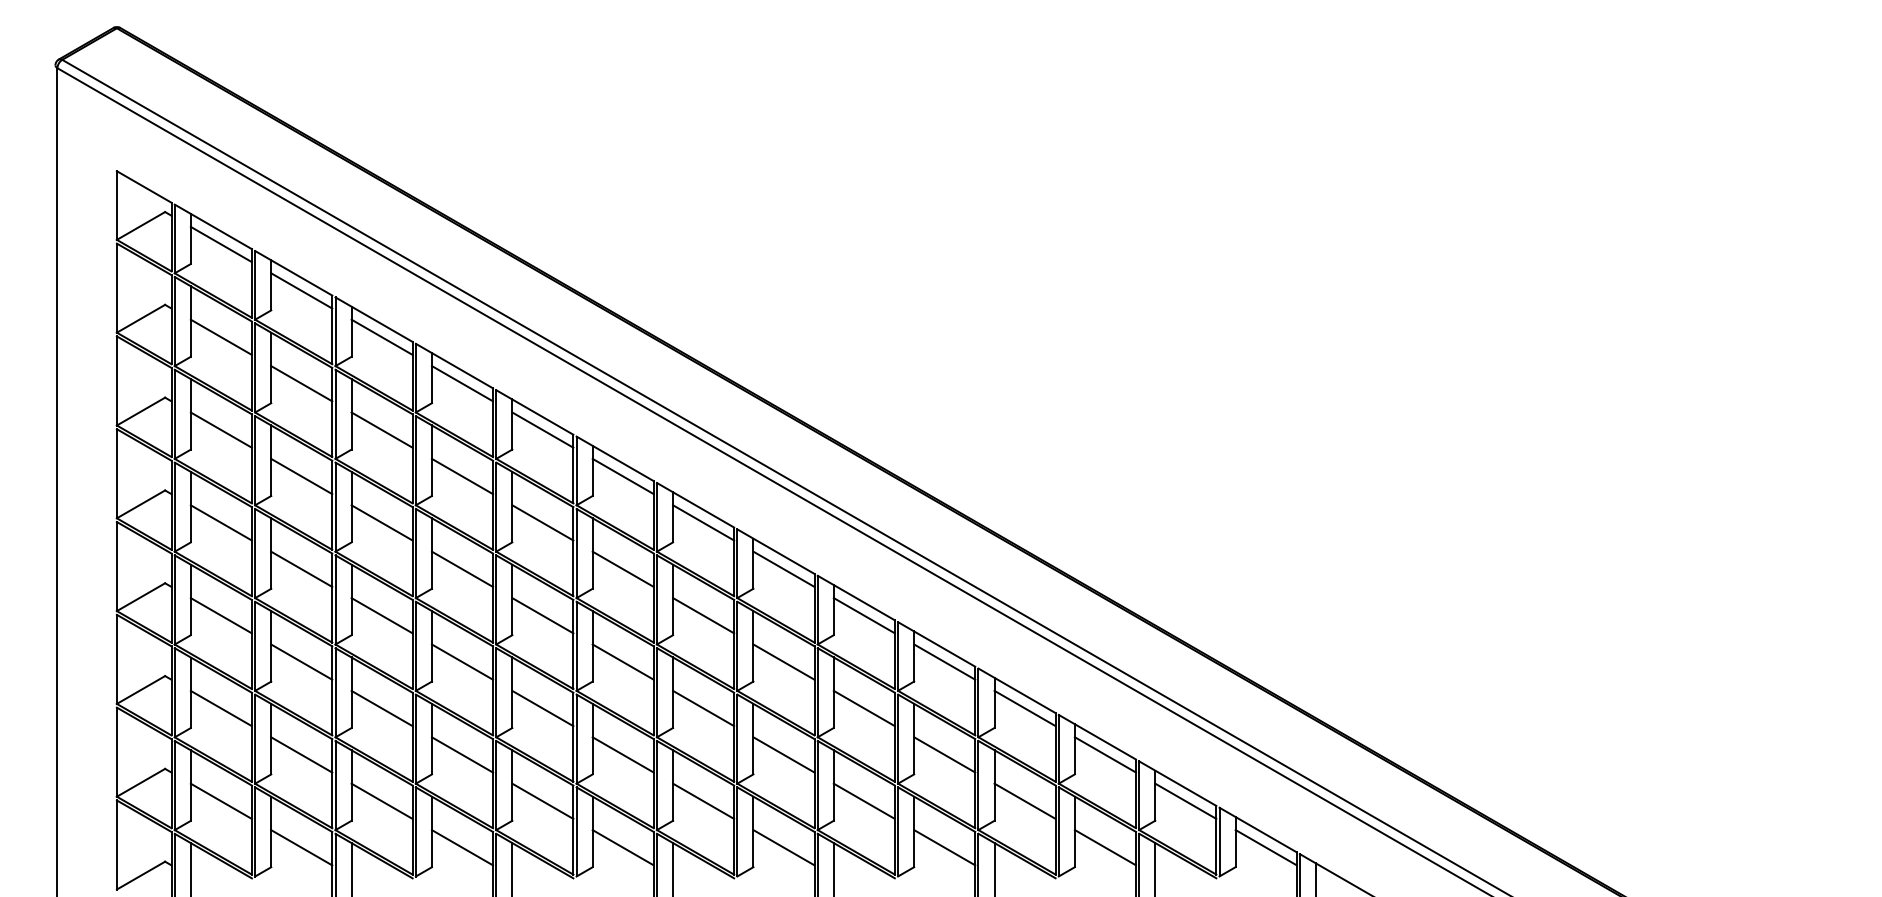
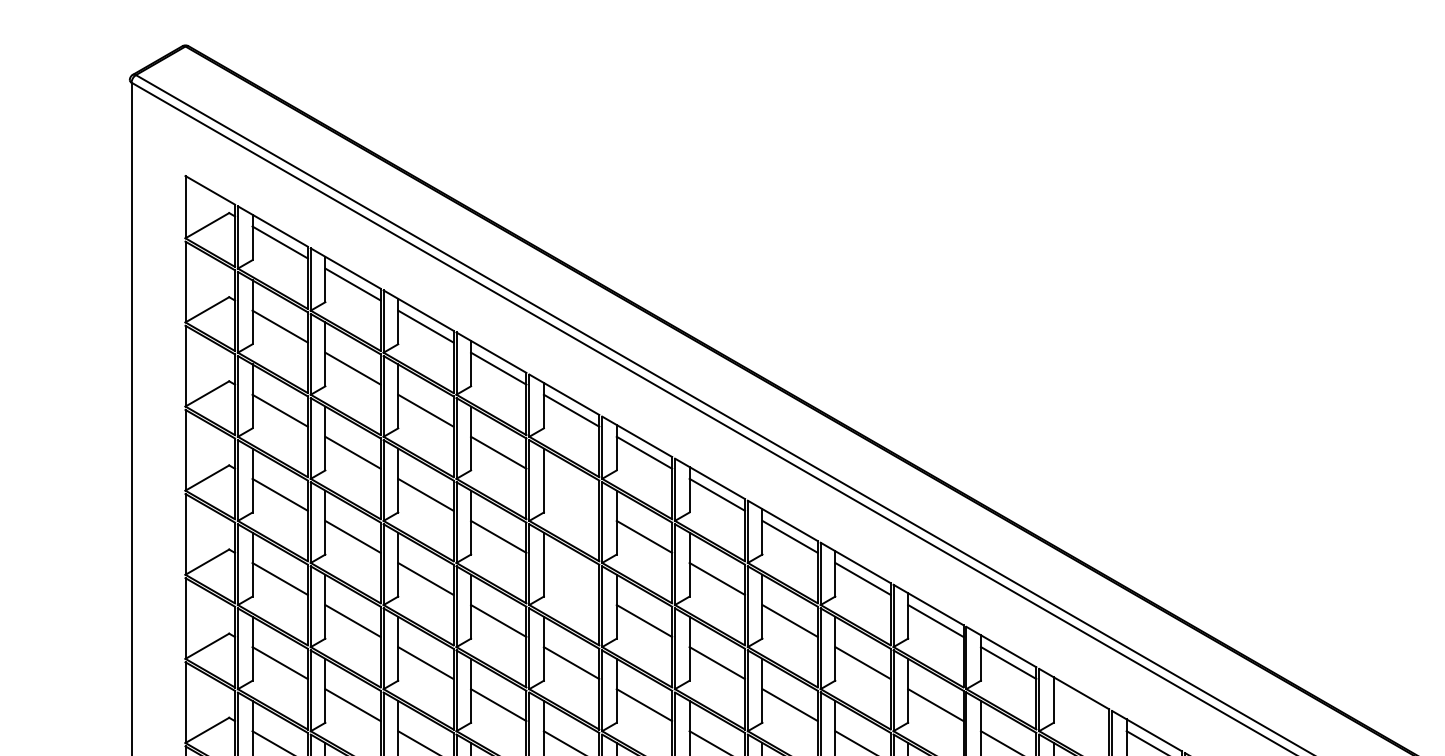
line: (542, 522) -> (571, 494), removed
line: (542, 615) -> (571, 578), removed
line: (1104, 754) -> (1080, 704), removed

